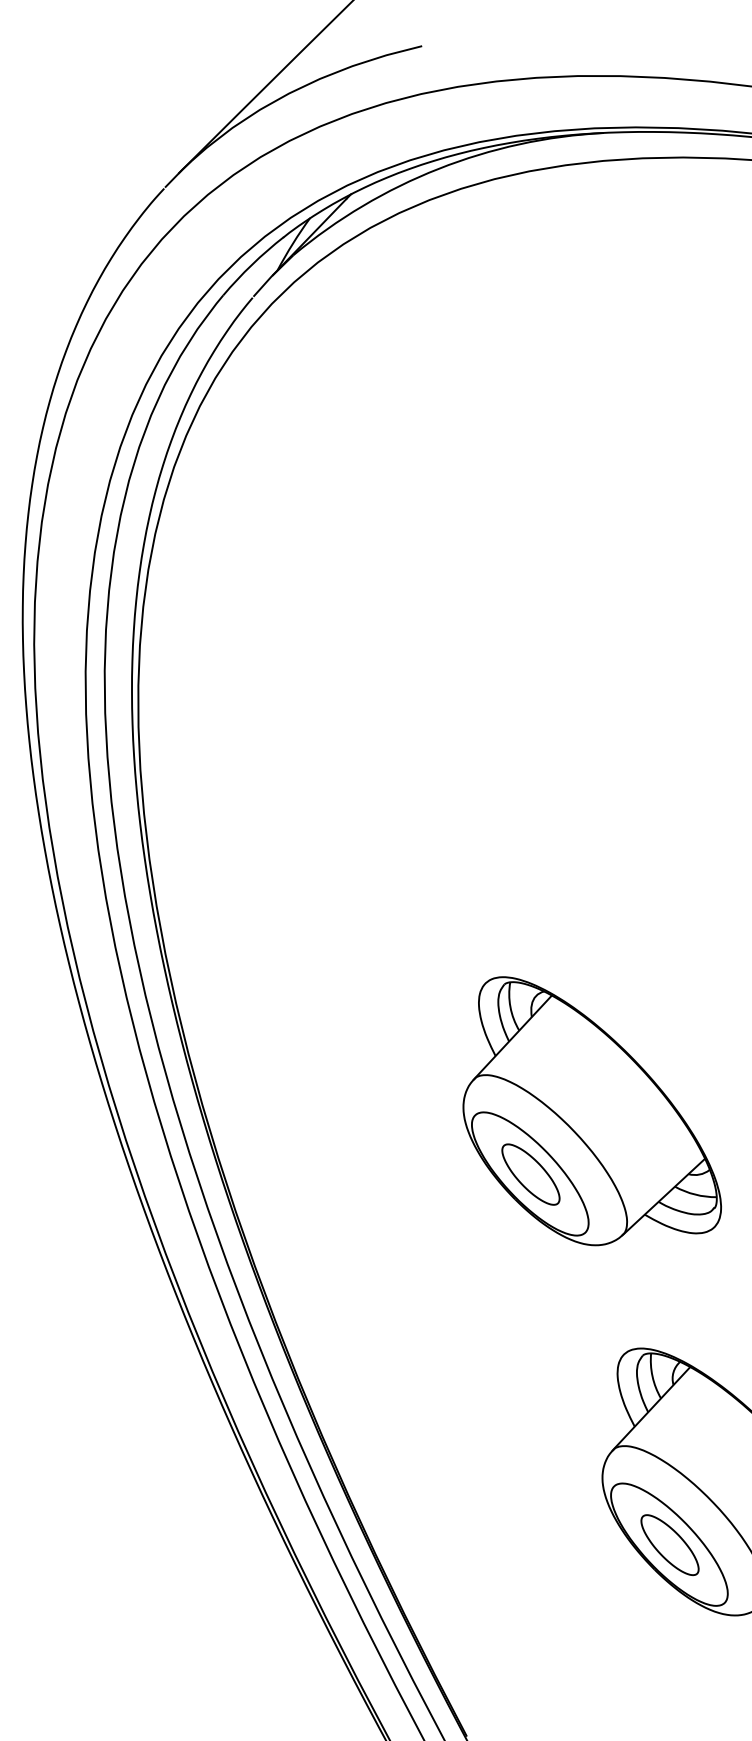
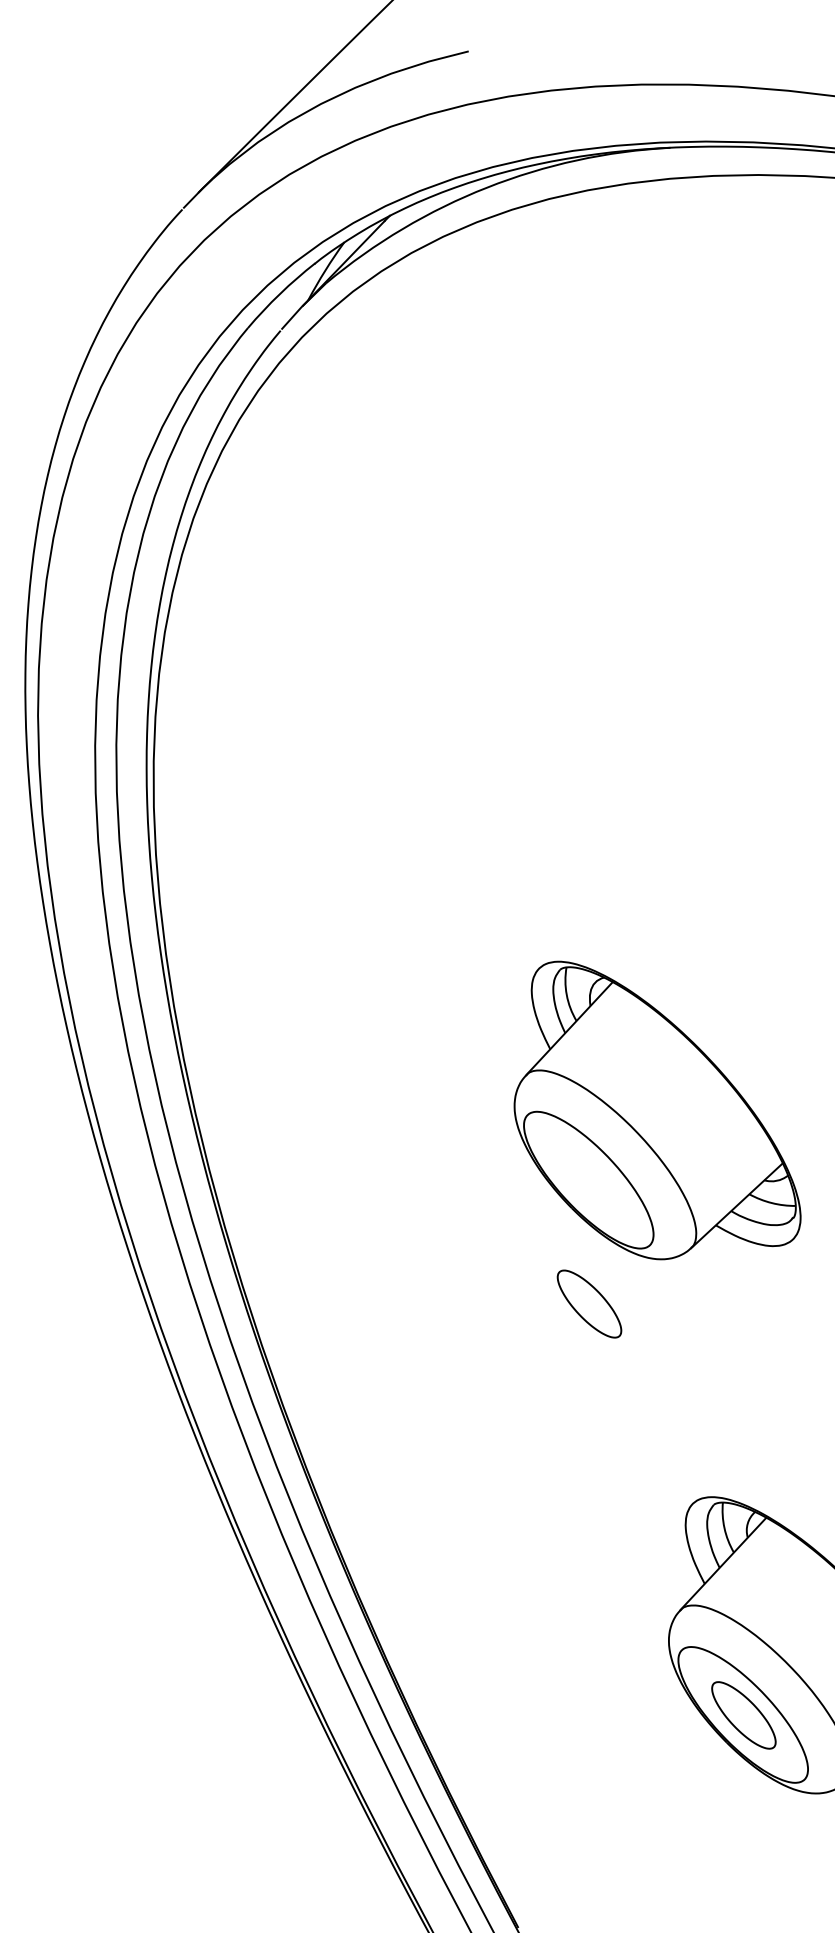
part: (591, 1111) -> (656, 1110), moved

